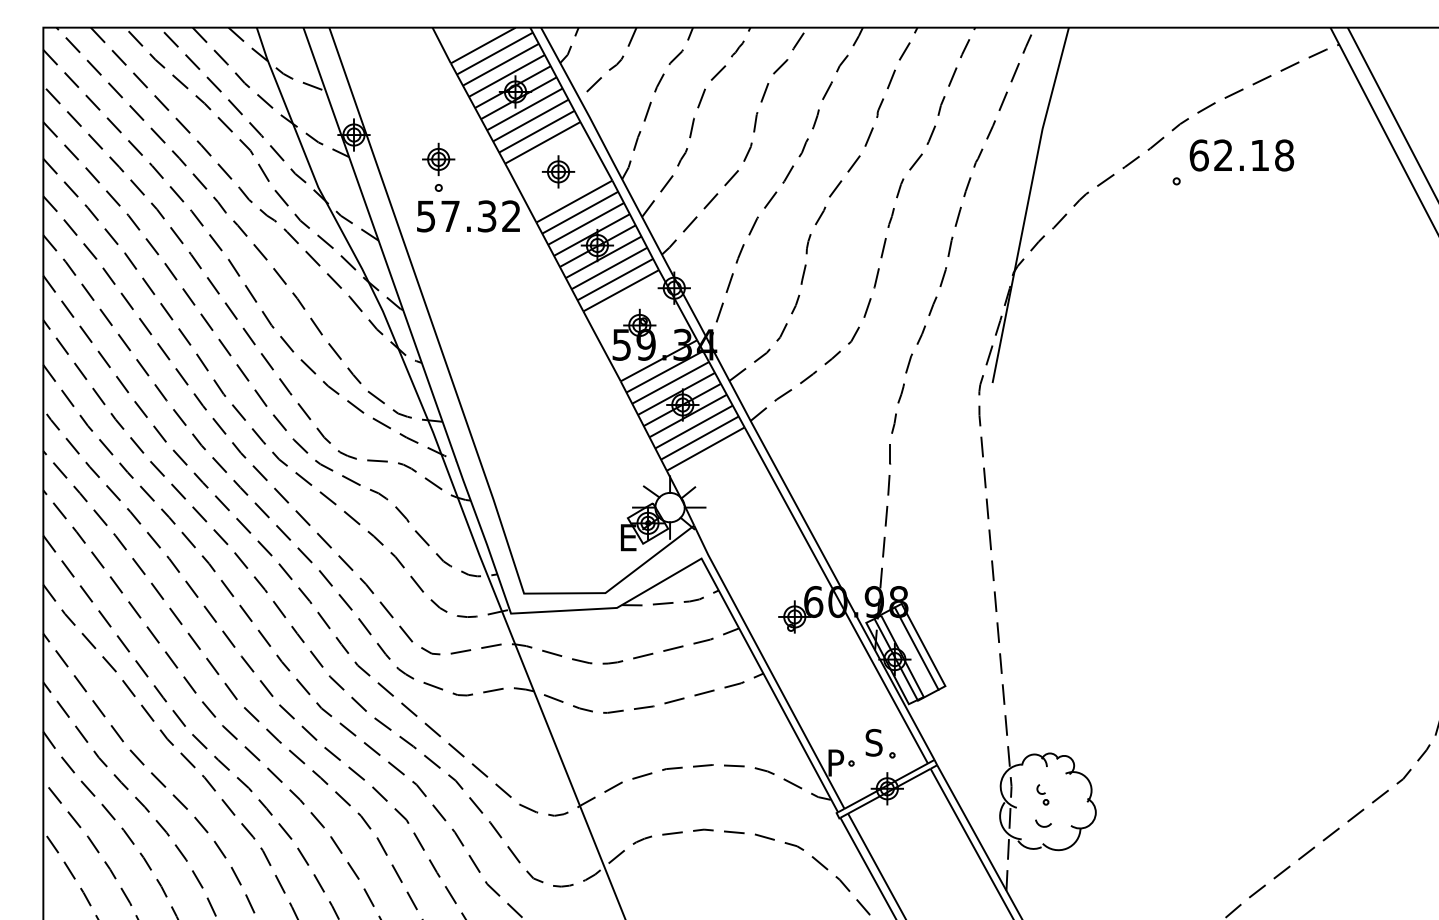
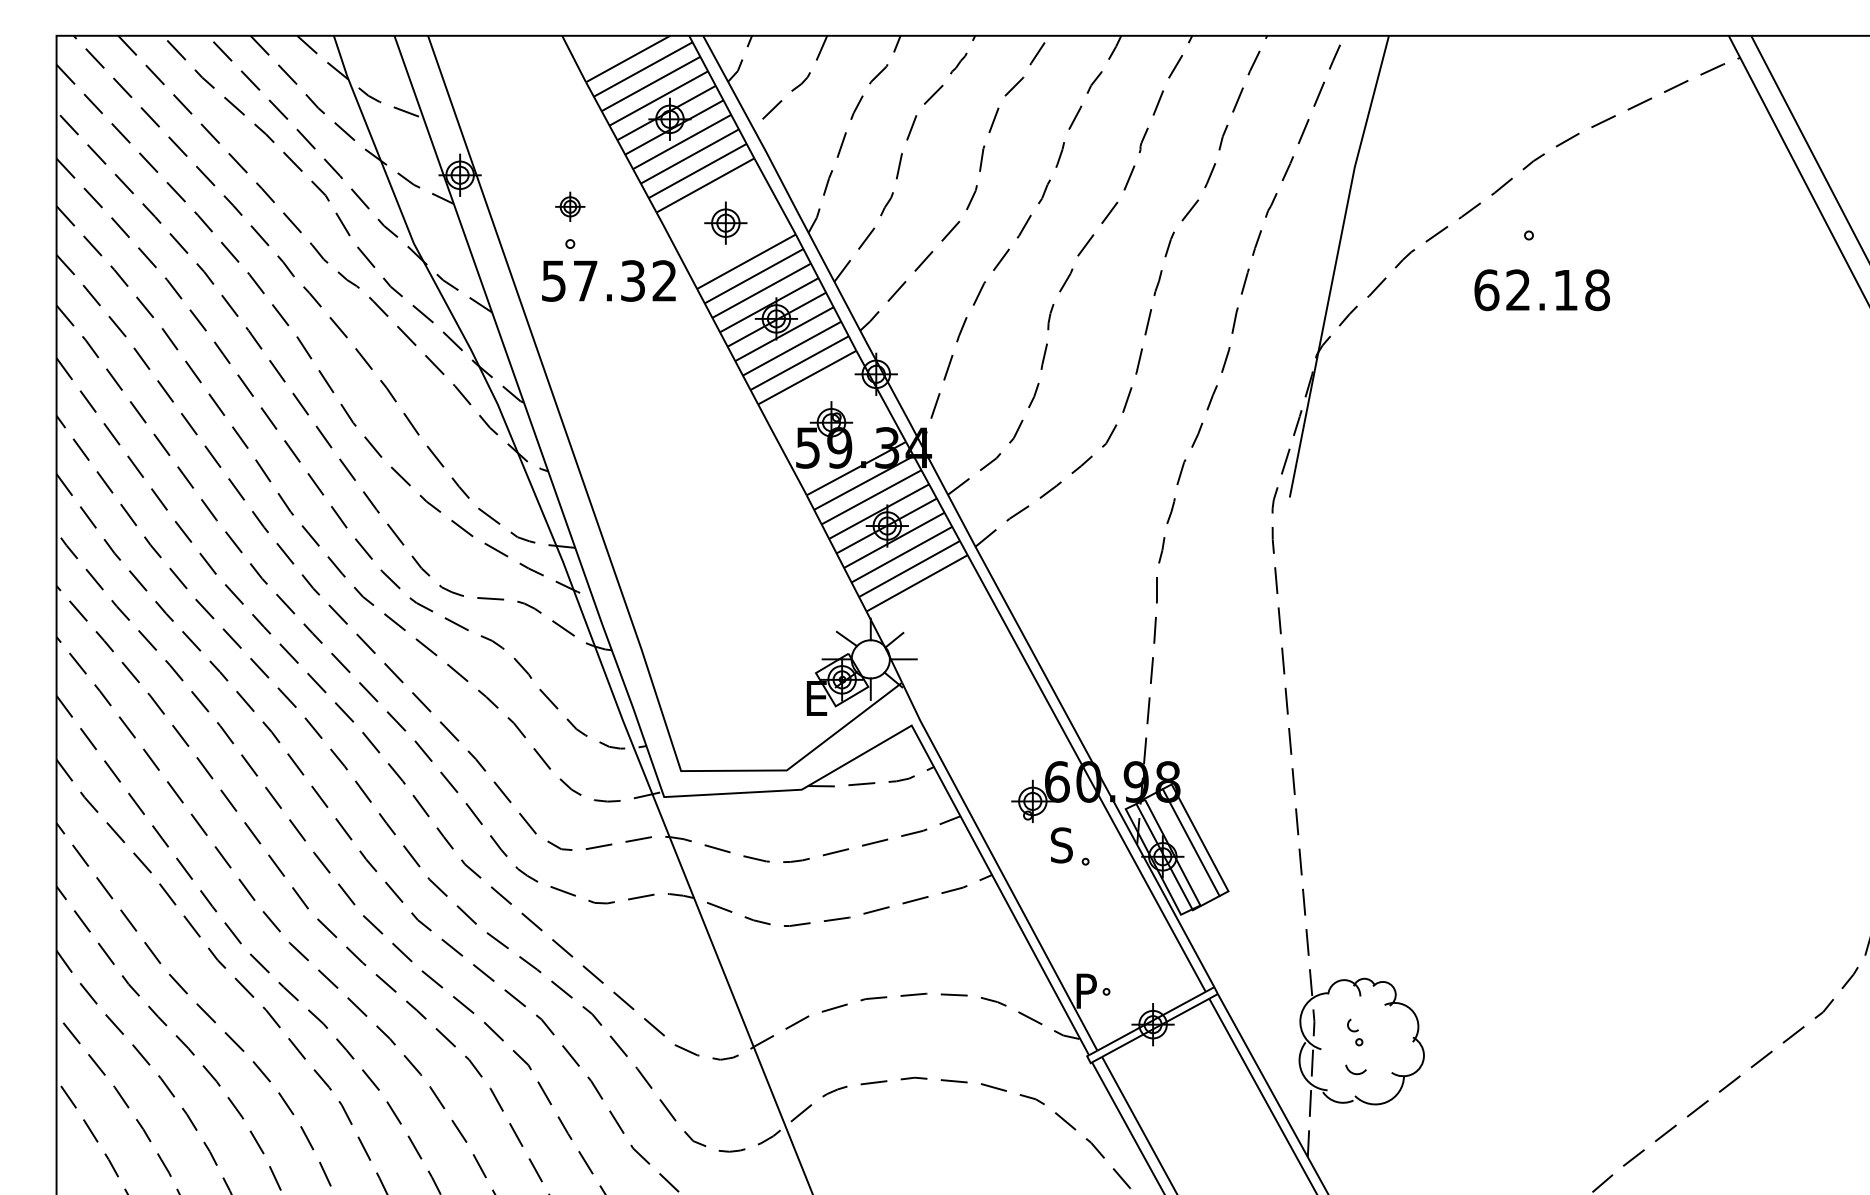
text: (1241, 155) -> (1541, 290), moved
part: (438, 158) -> (569, 205), size x0.7
part: (880, 743) -> (1070, 846), moved

